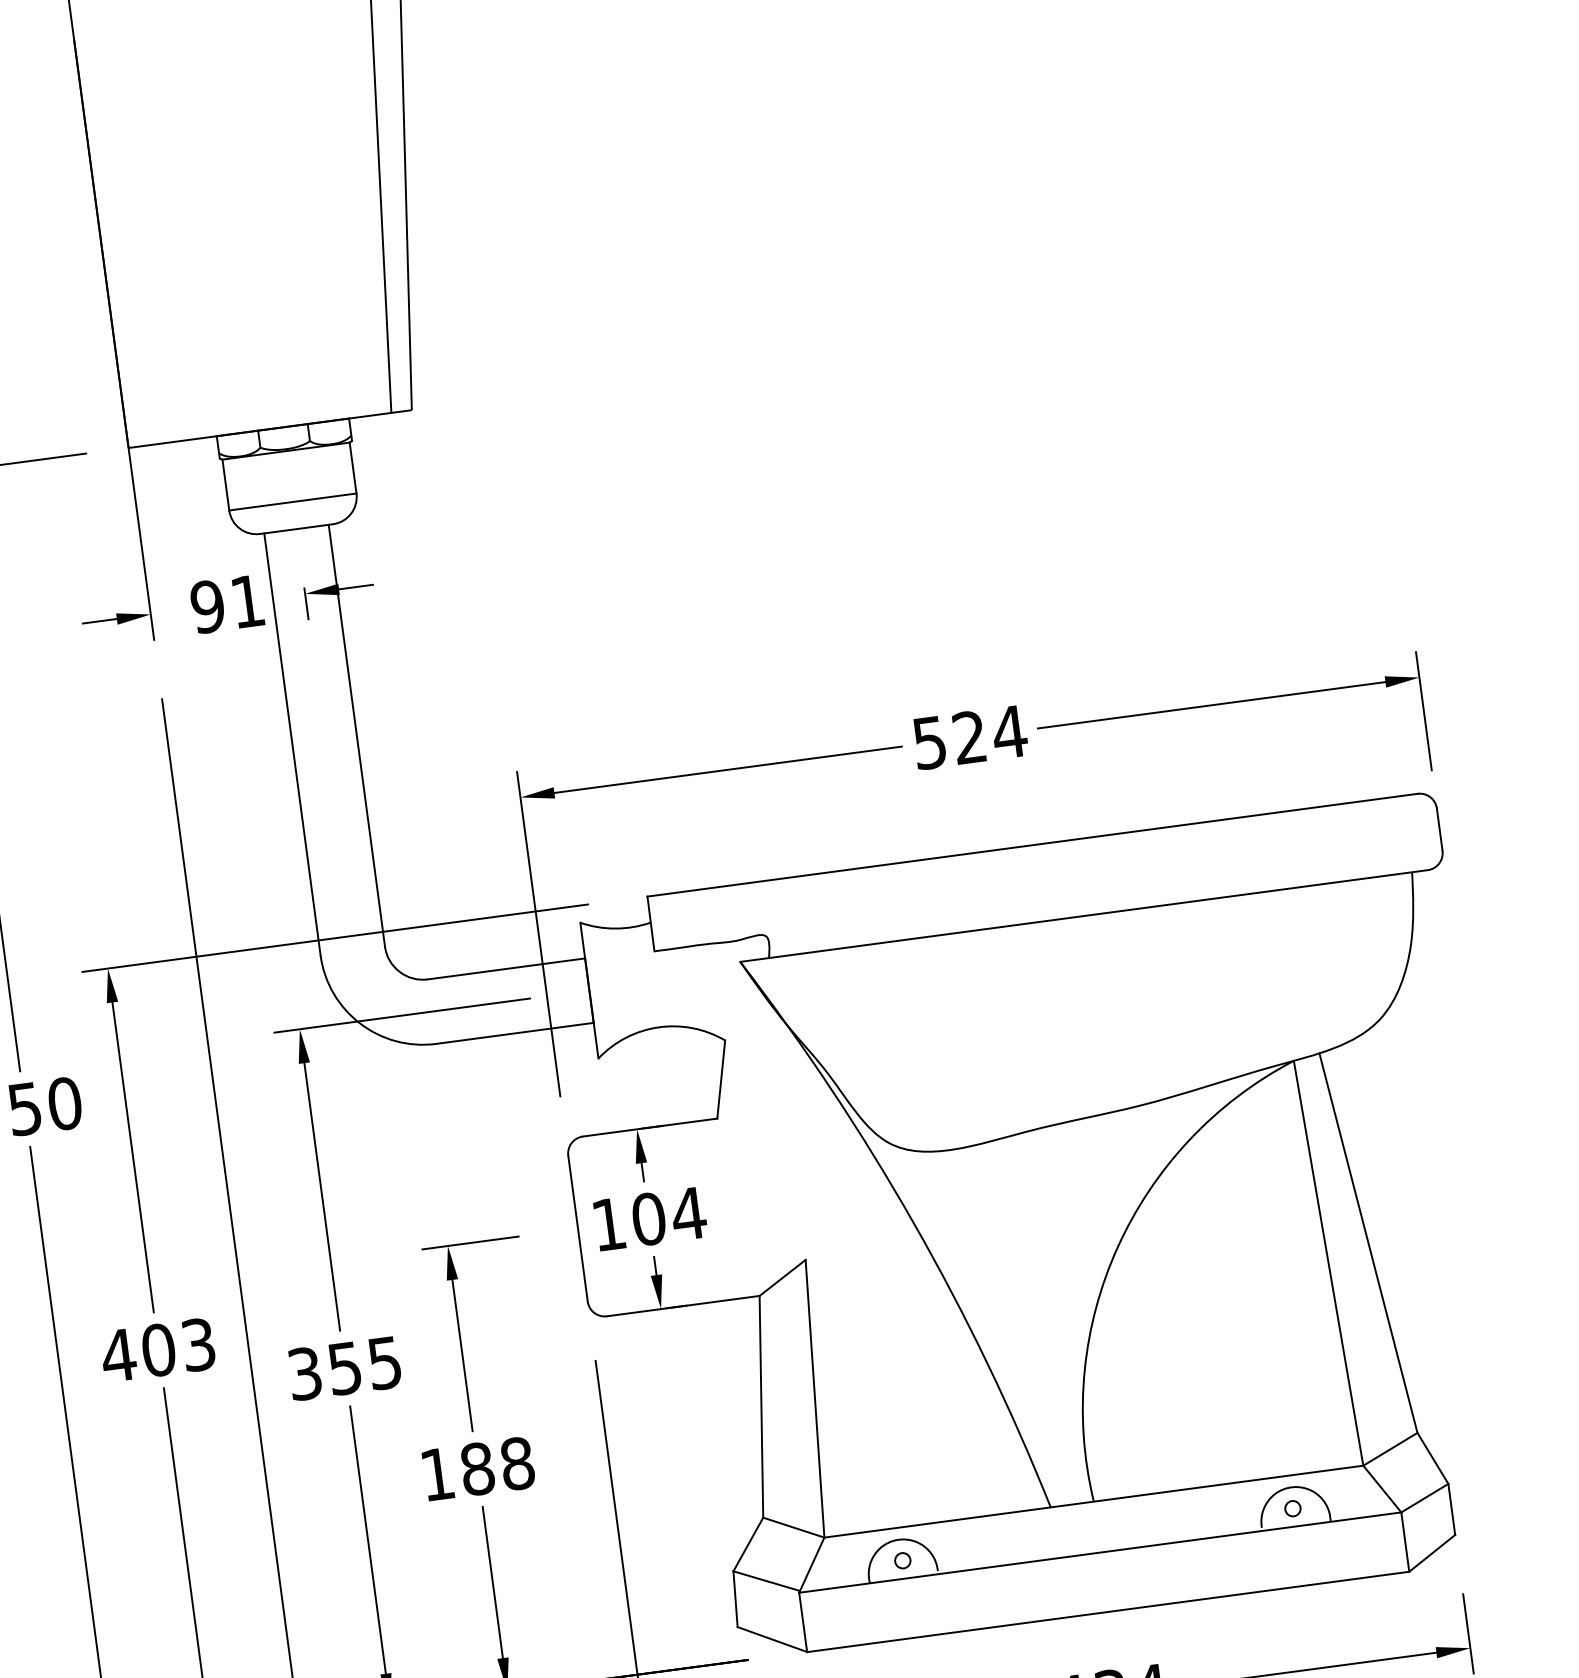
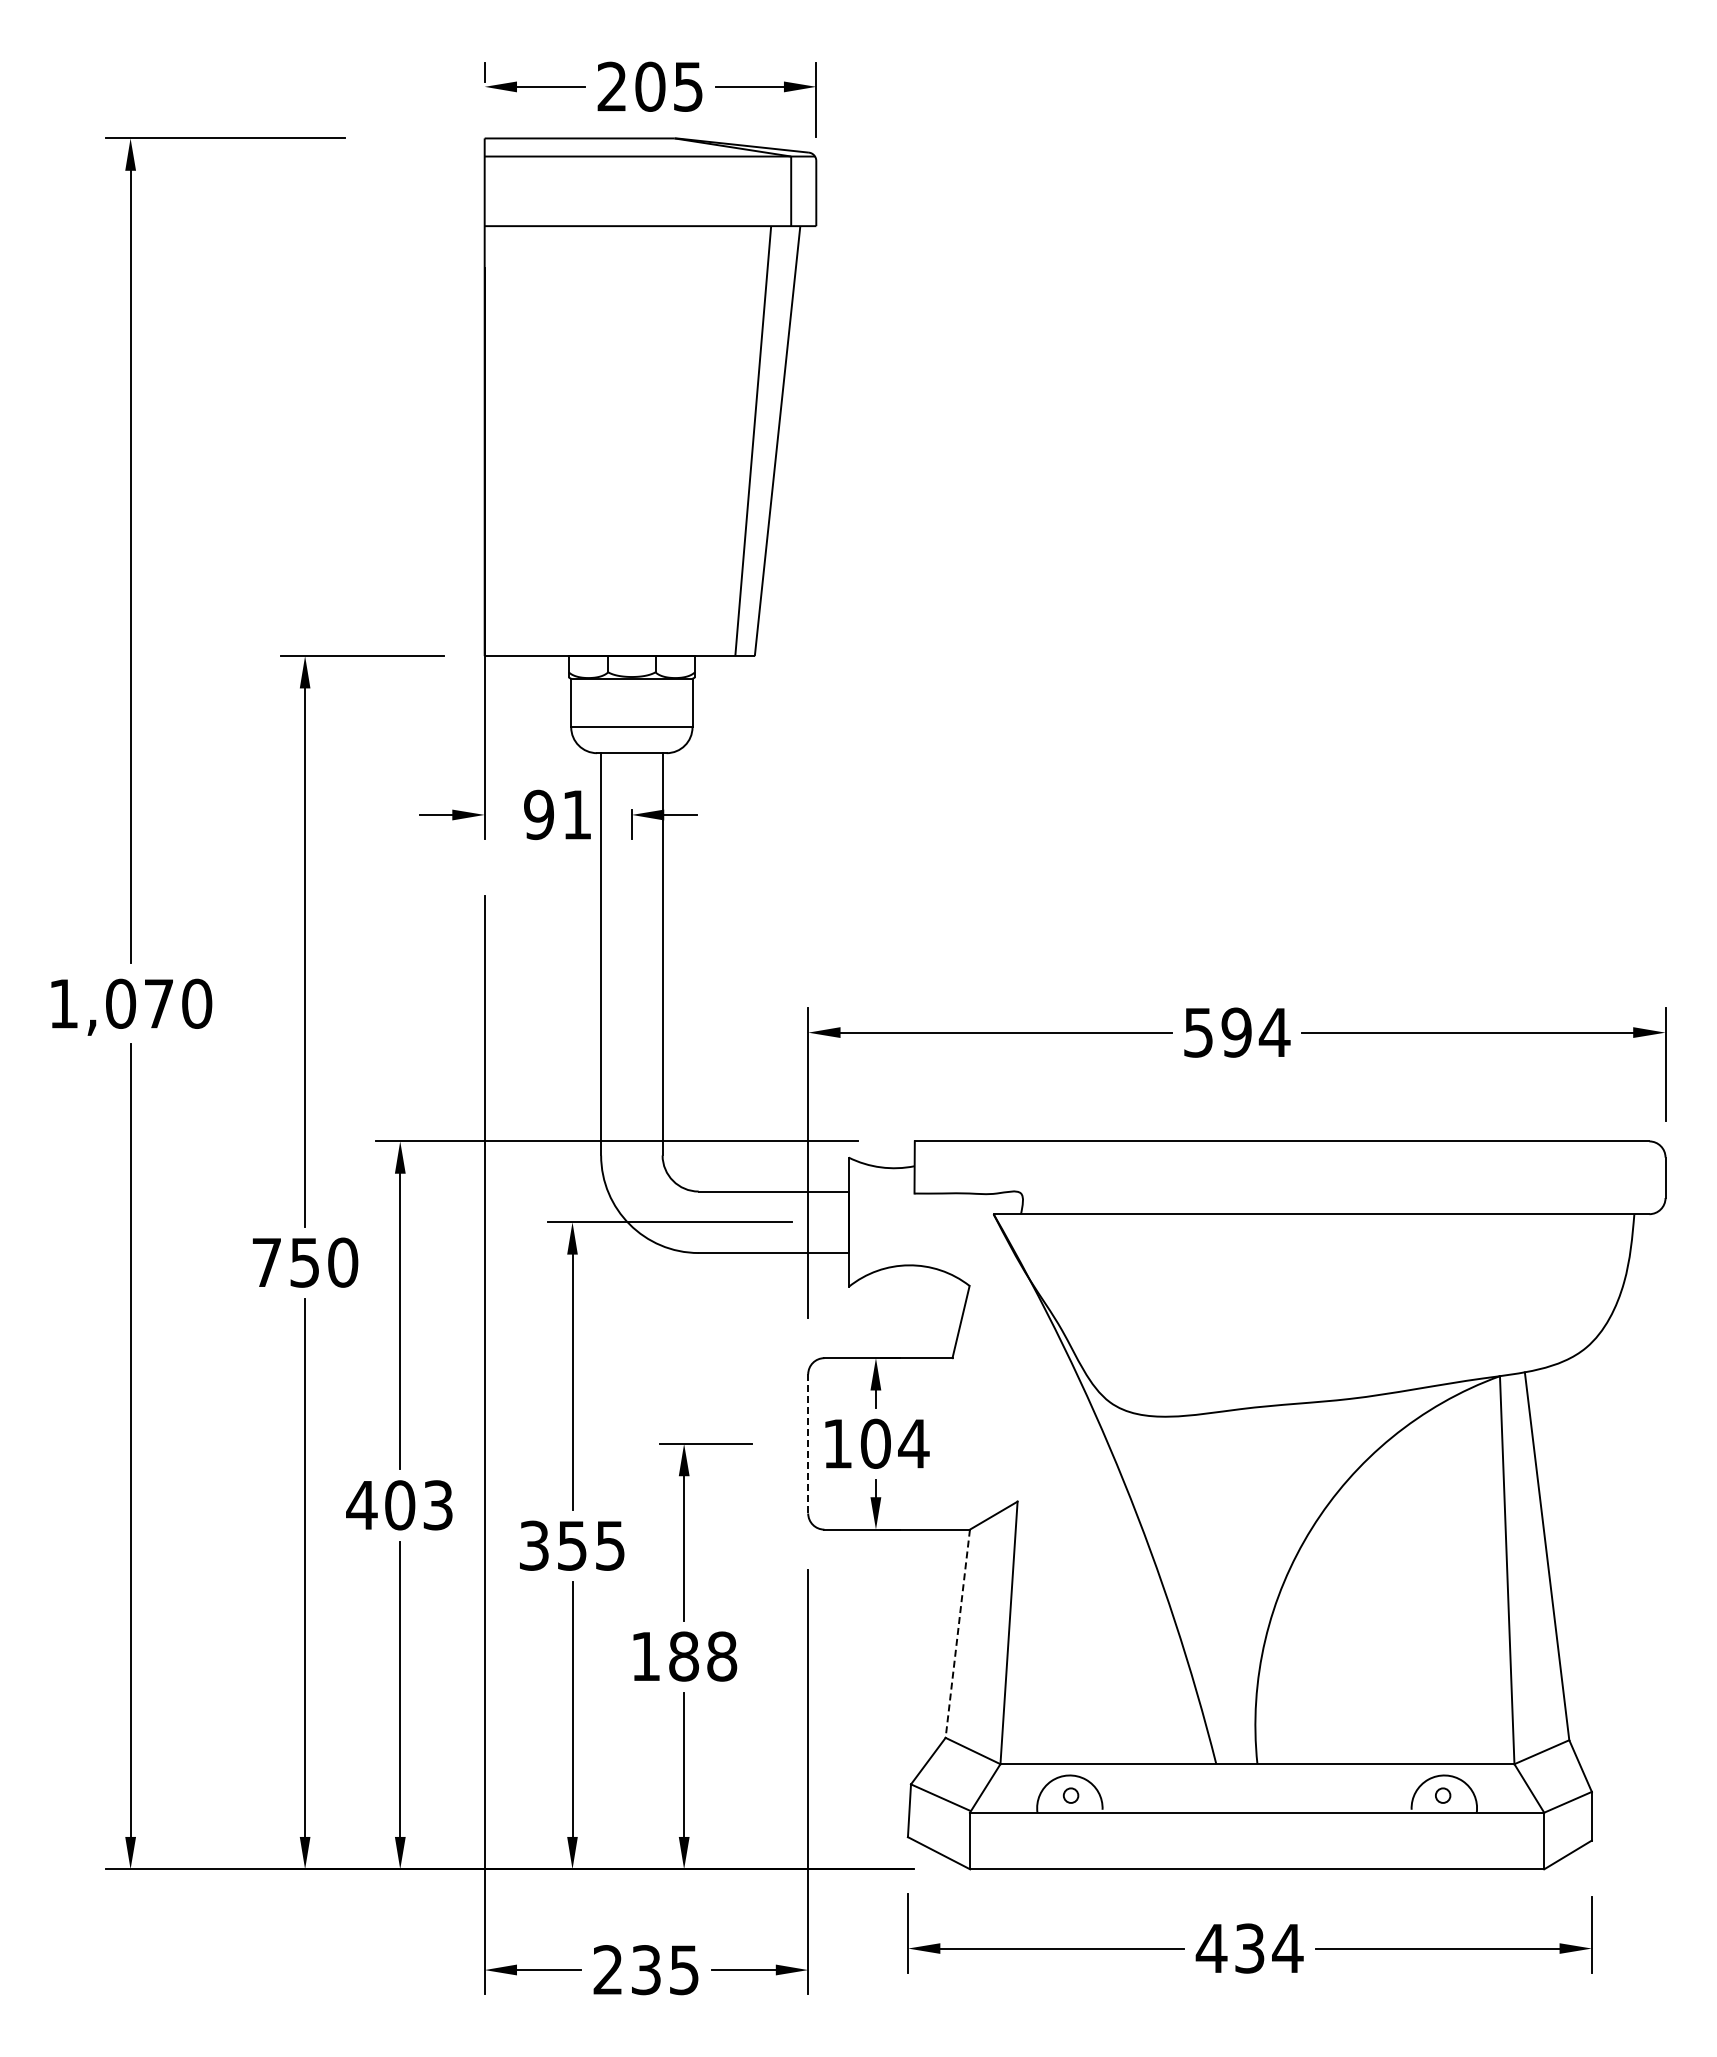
text: (969, 737) -> (1236, 1032), 524 -> 594
line: (578, 1228) -> (808, 1443), solid -> dashed
line: (761, 1406) -> (957, 1633), solid -> dashed

